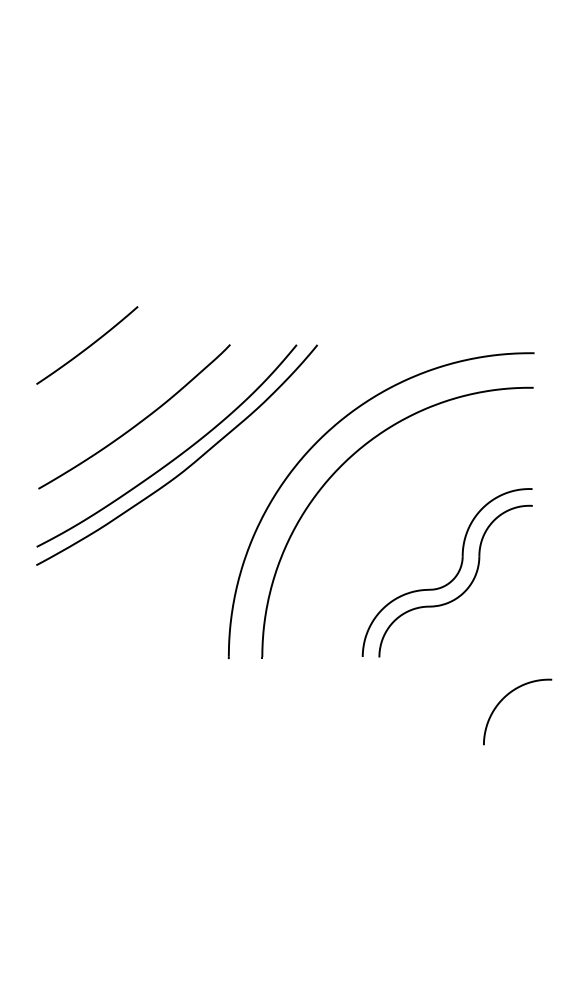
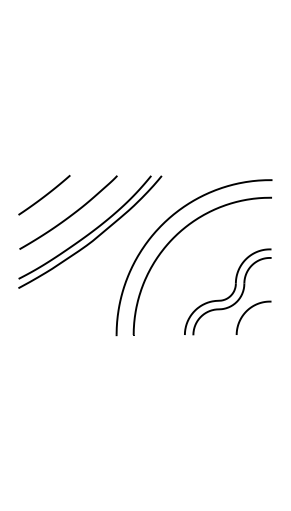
curve: (89, 344) -> (45, 194), moved
curve: (505, 699) -> (247, 311), moved

